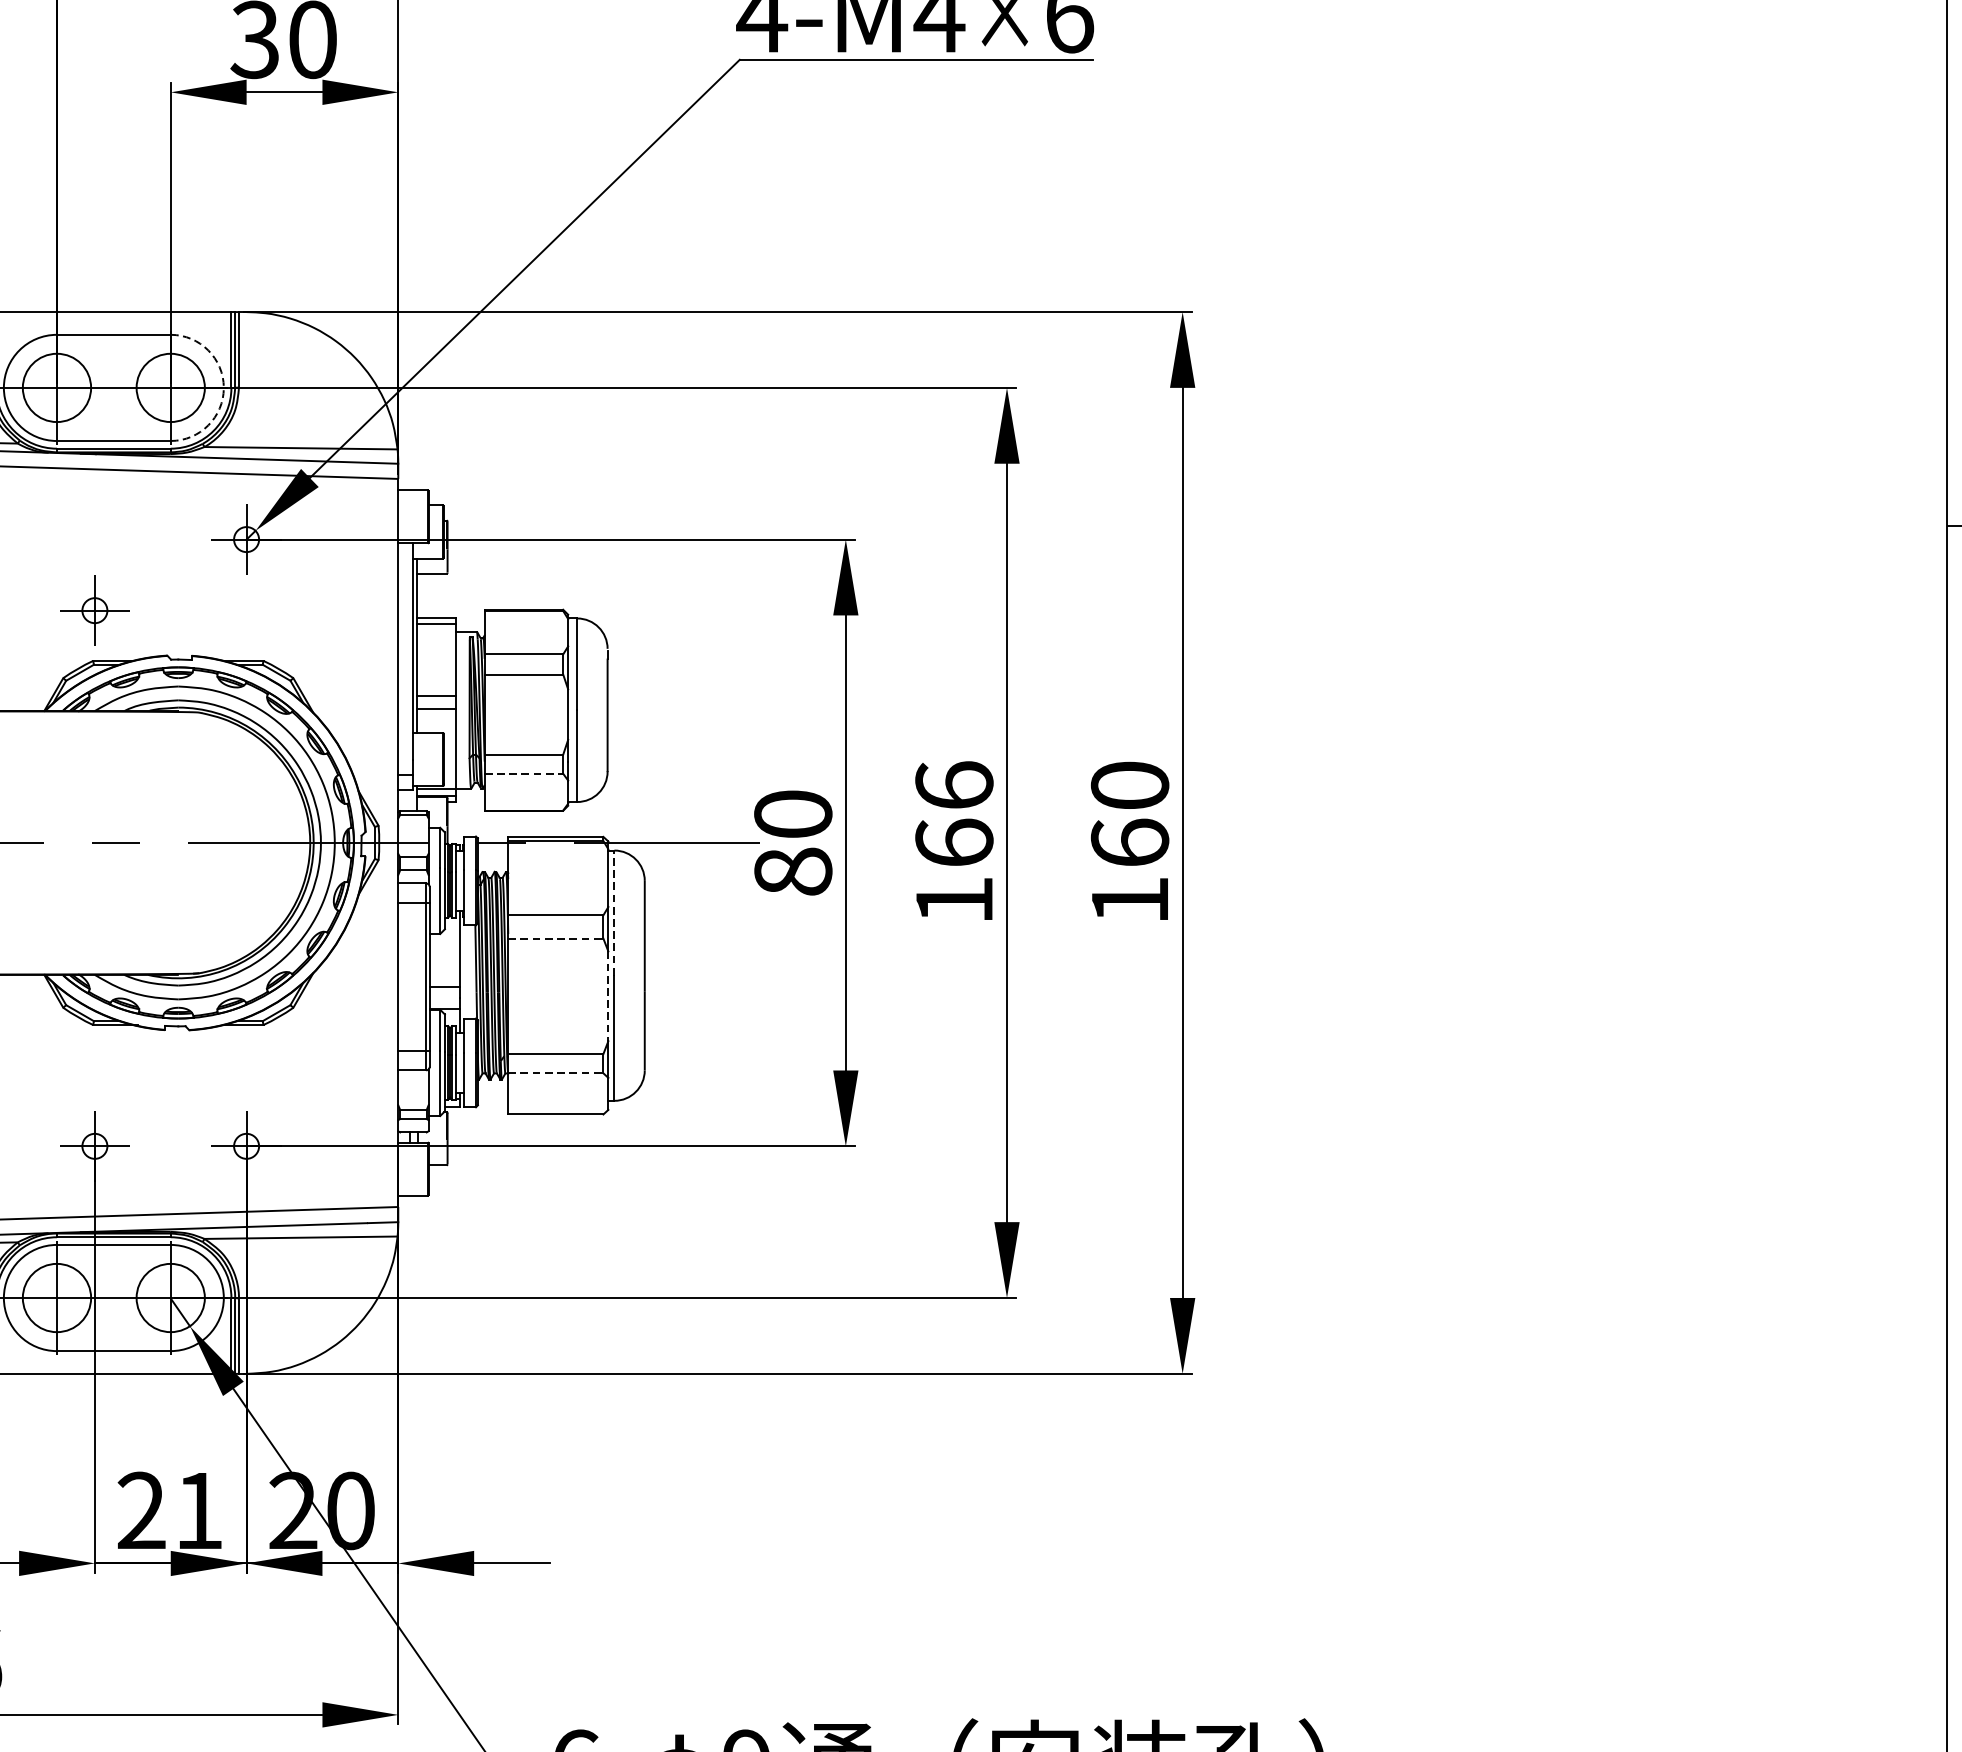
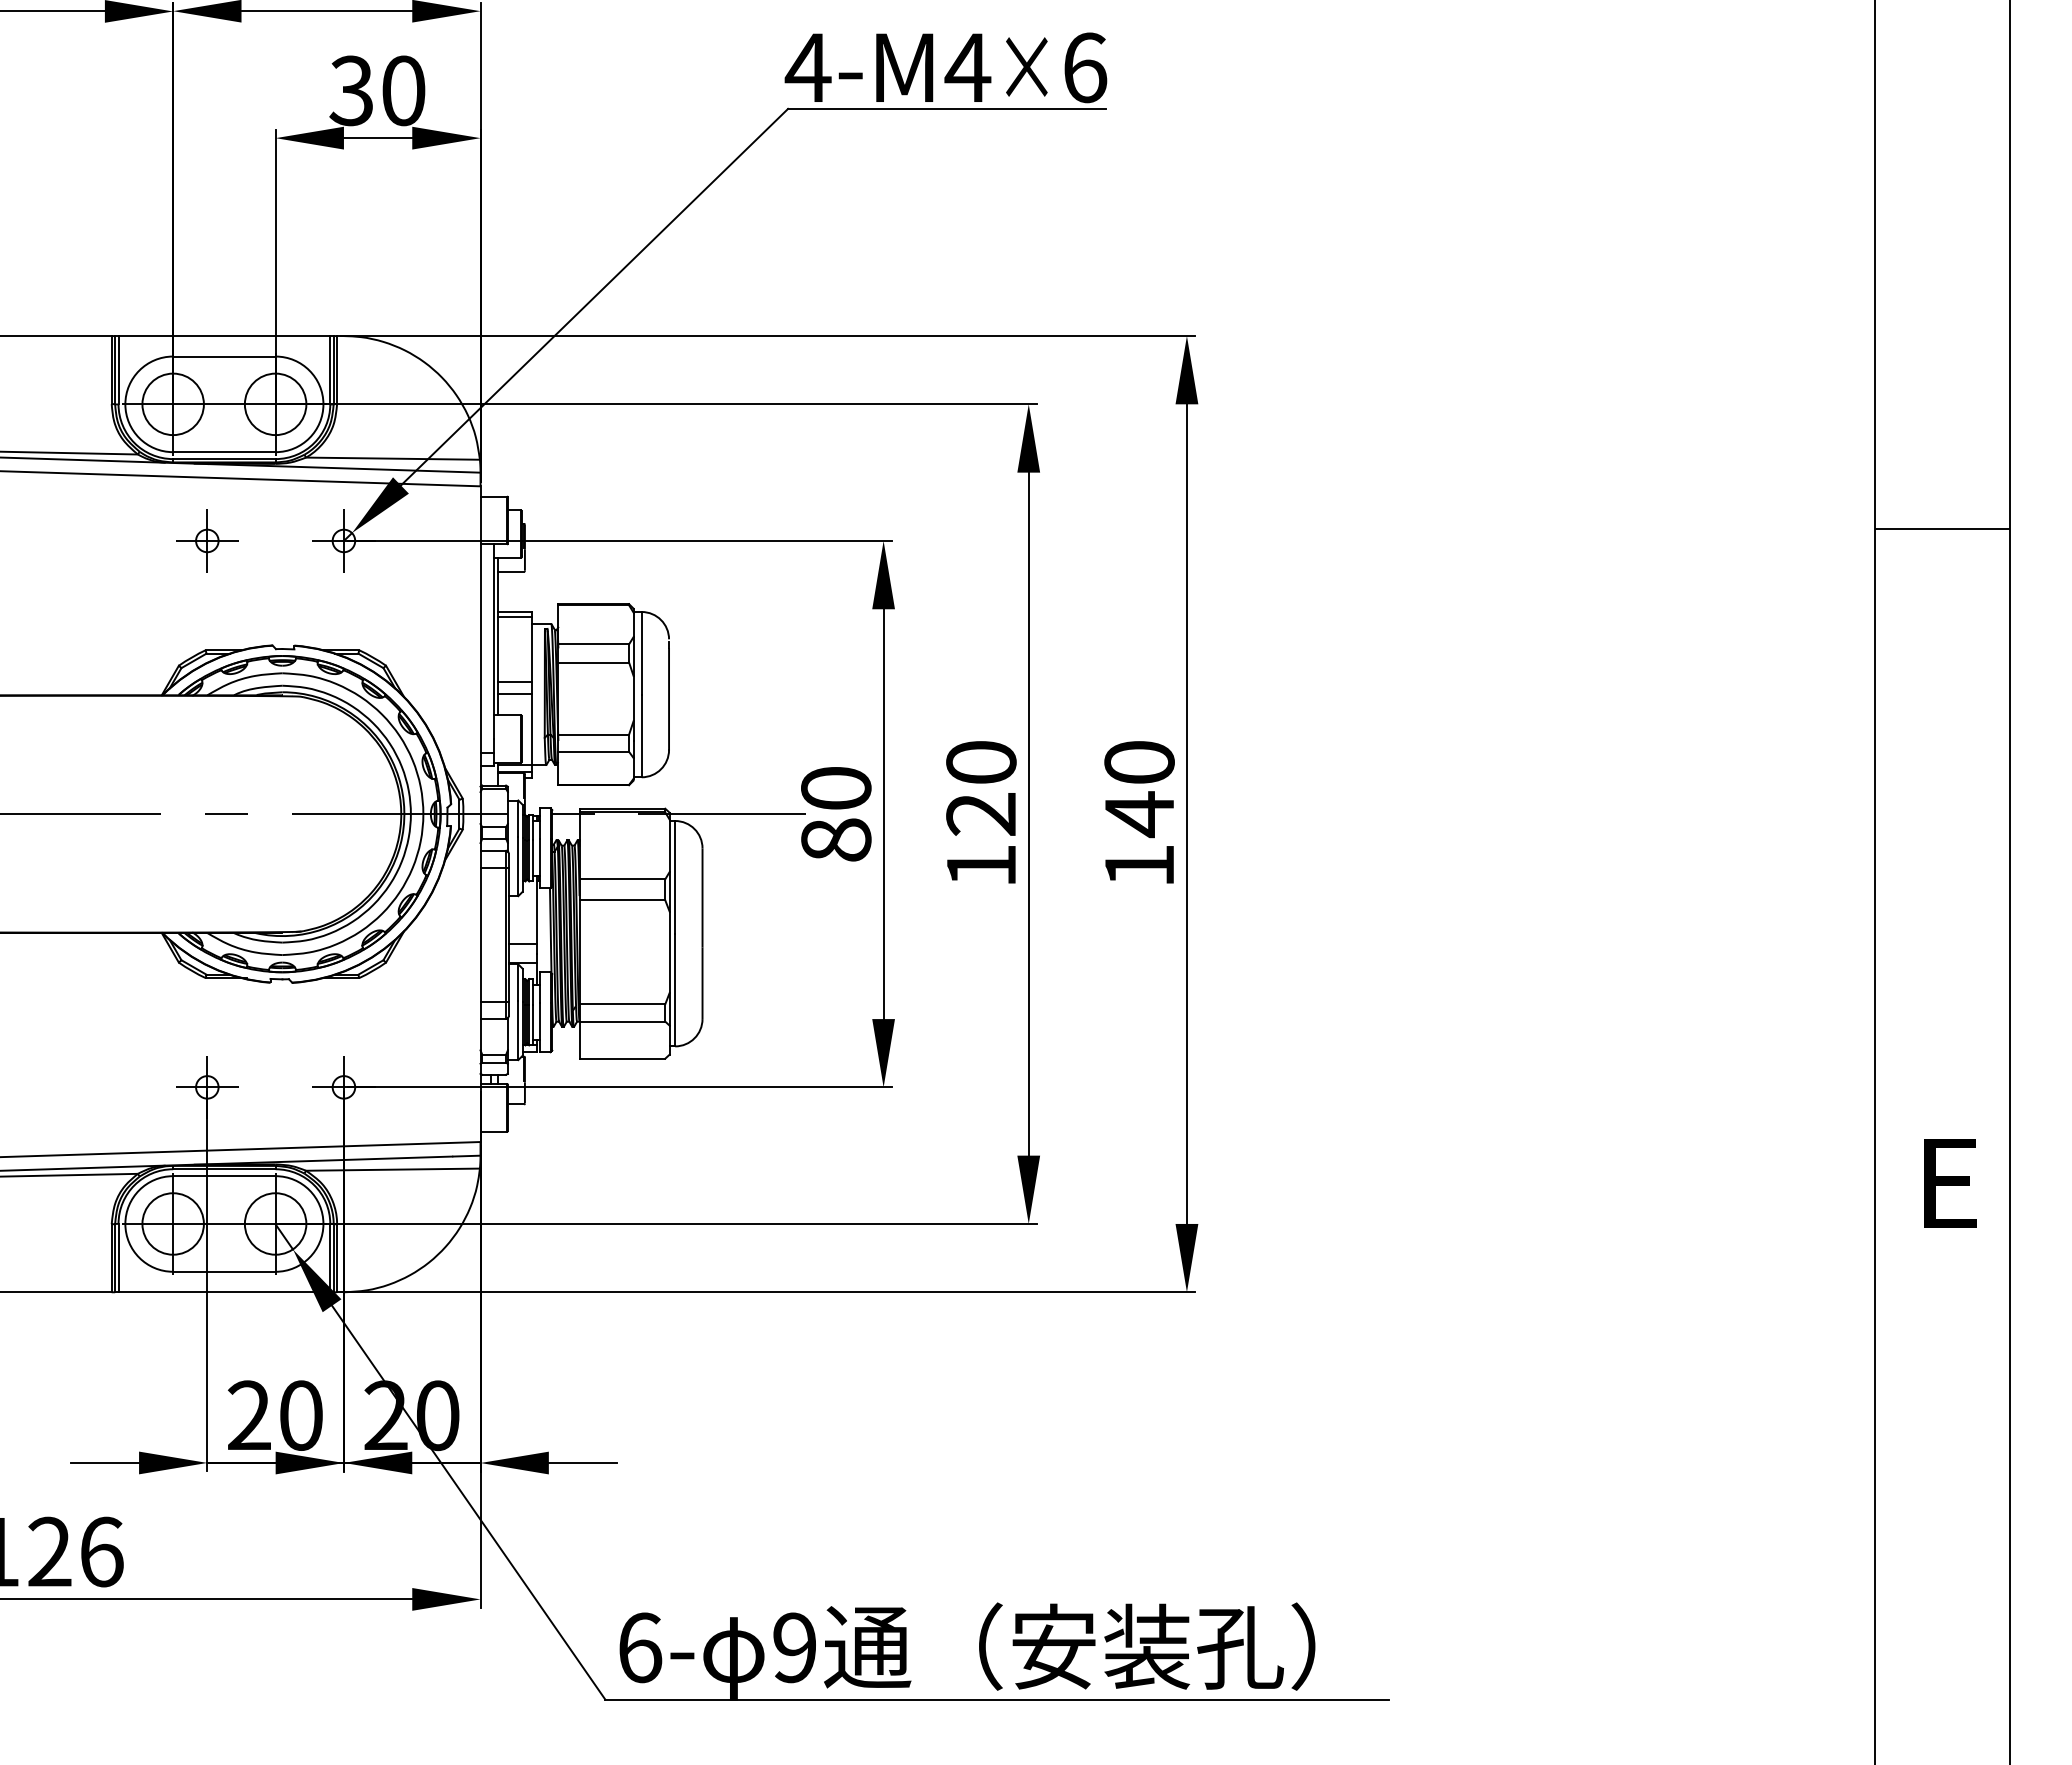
arc: (223, 388) -> (323, 404), dashed -> solid
part: (95, 610) -> (207, 540), moved
line: (524, 773) -> (594, 751), dashed -> solid
text: (954, 813) -> (981, 787), 166 -> 120
text: (1129, 843) -> (1139, 814), 160 -> 140
line: (614, 912) -> (675, 876), dashed -> solid
line: (555, 938) -> (622, 900), dashed -> solid
line: (608, 996) -> (669, 952), dashed -> solid
line: (555, 1073) -> (622, 1021), dashed -> solid
text: (199, 1510) -> (301, 1415), 21 -> 20

